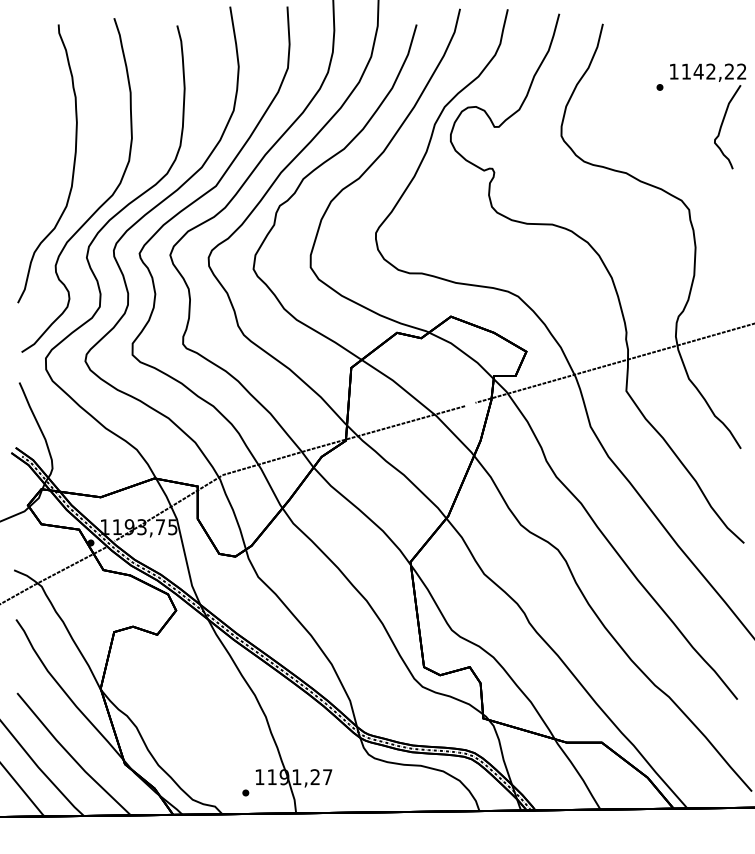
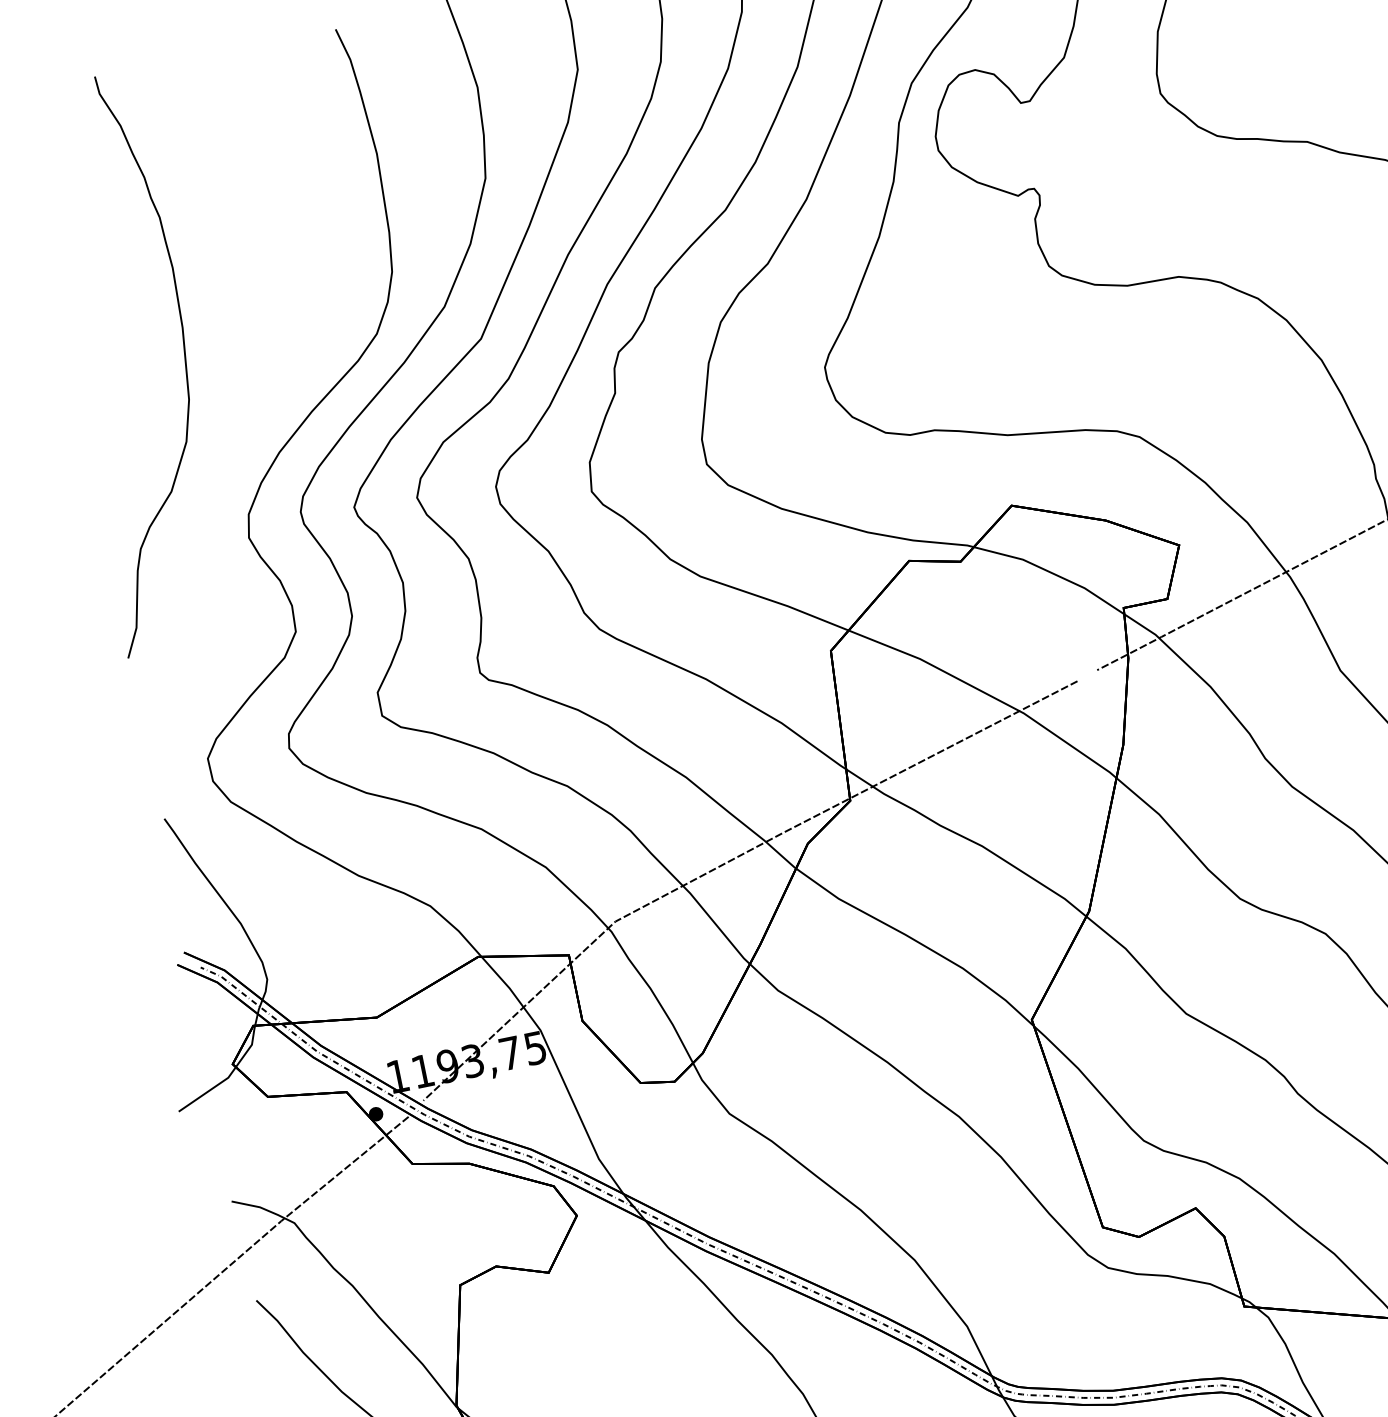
curve: (98, 207) -> (251, 431), removed

